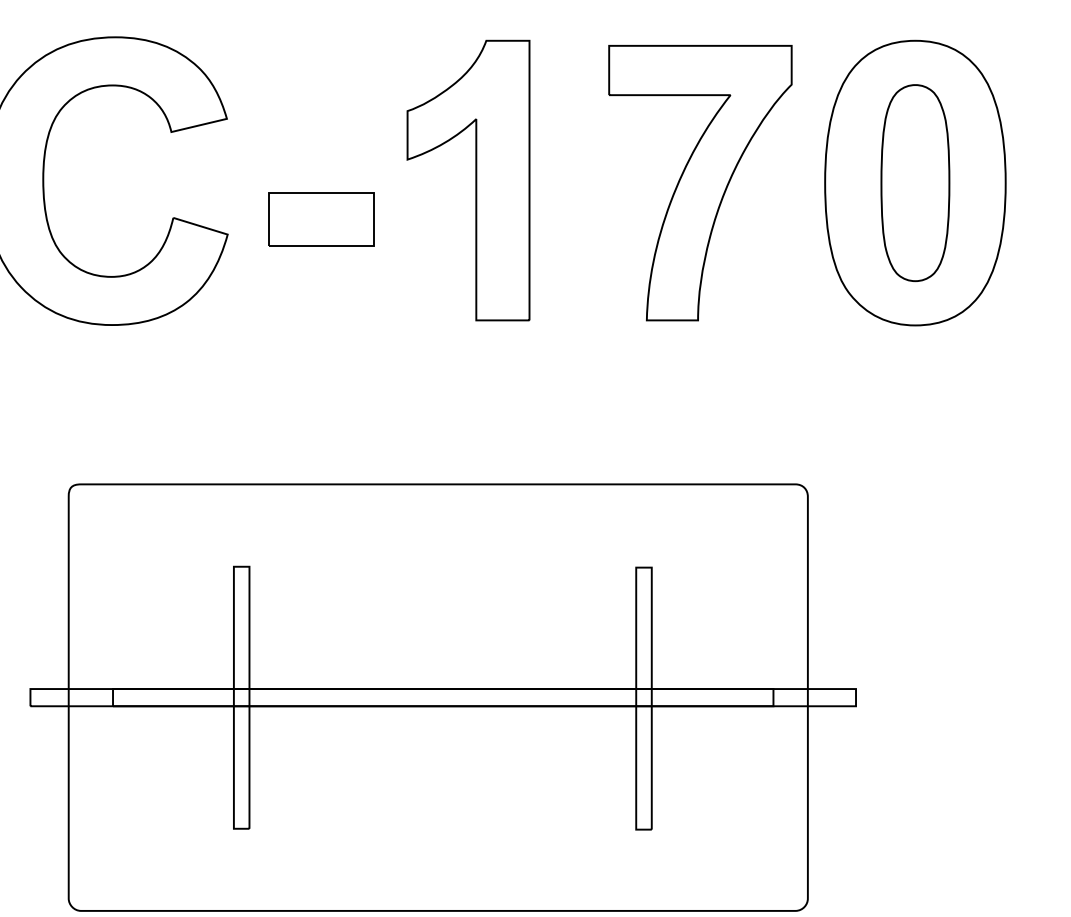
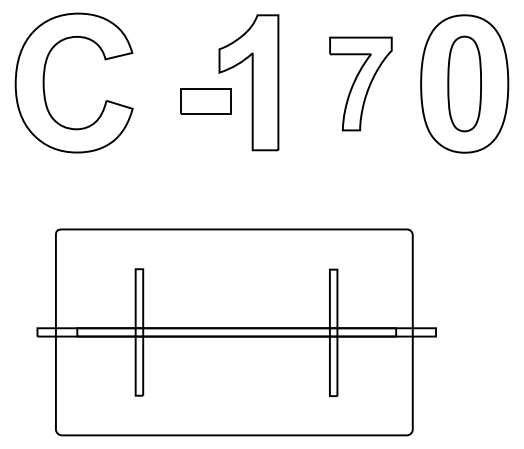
part: (699, 182) -> (360, 83), size x0.7
part: (320, 219) -> (205, 101), moved

